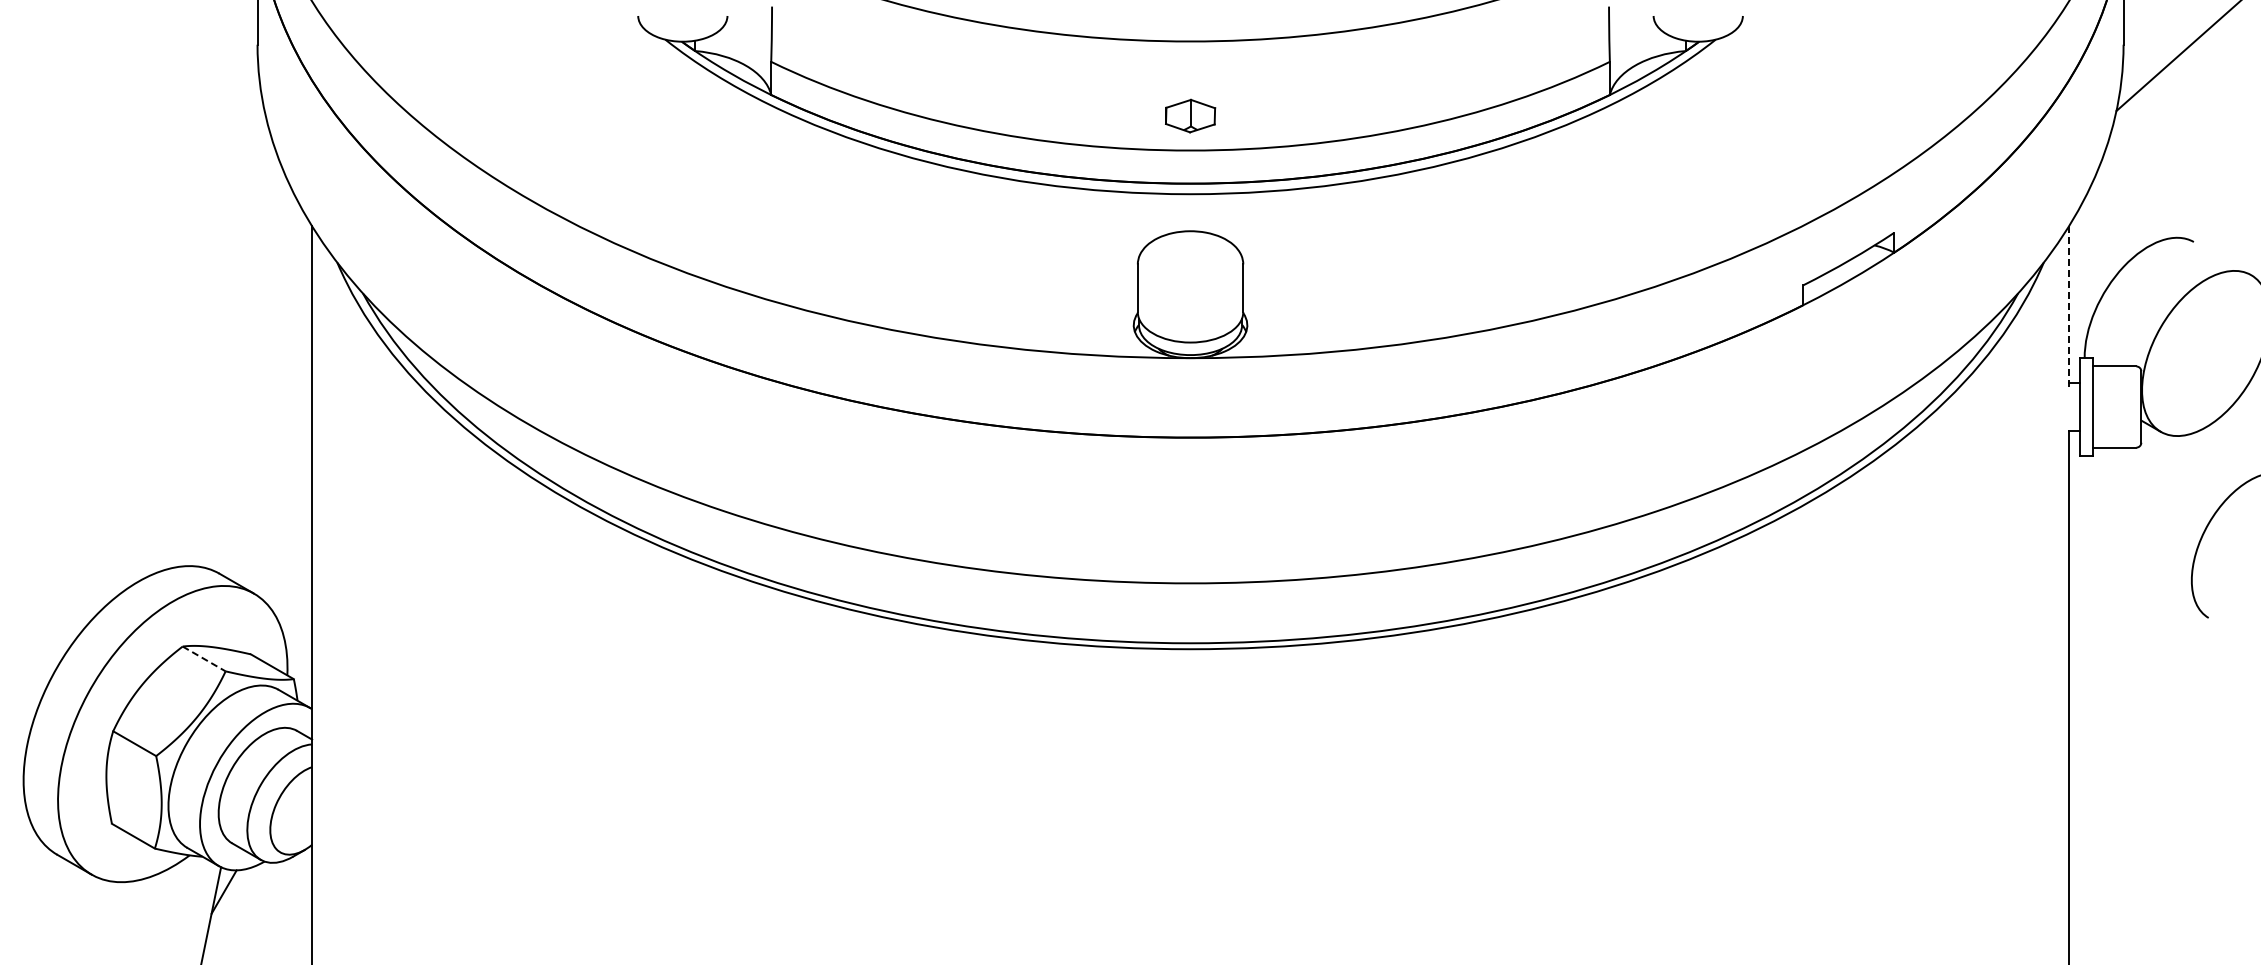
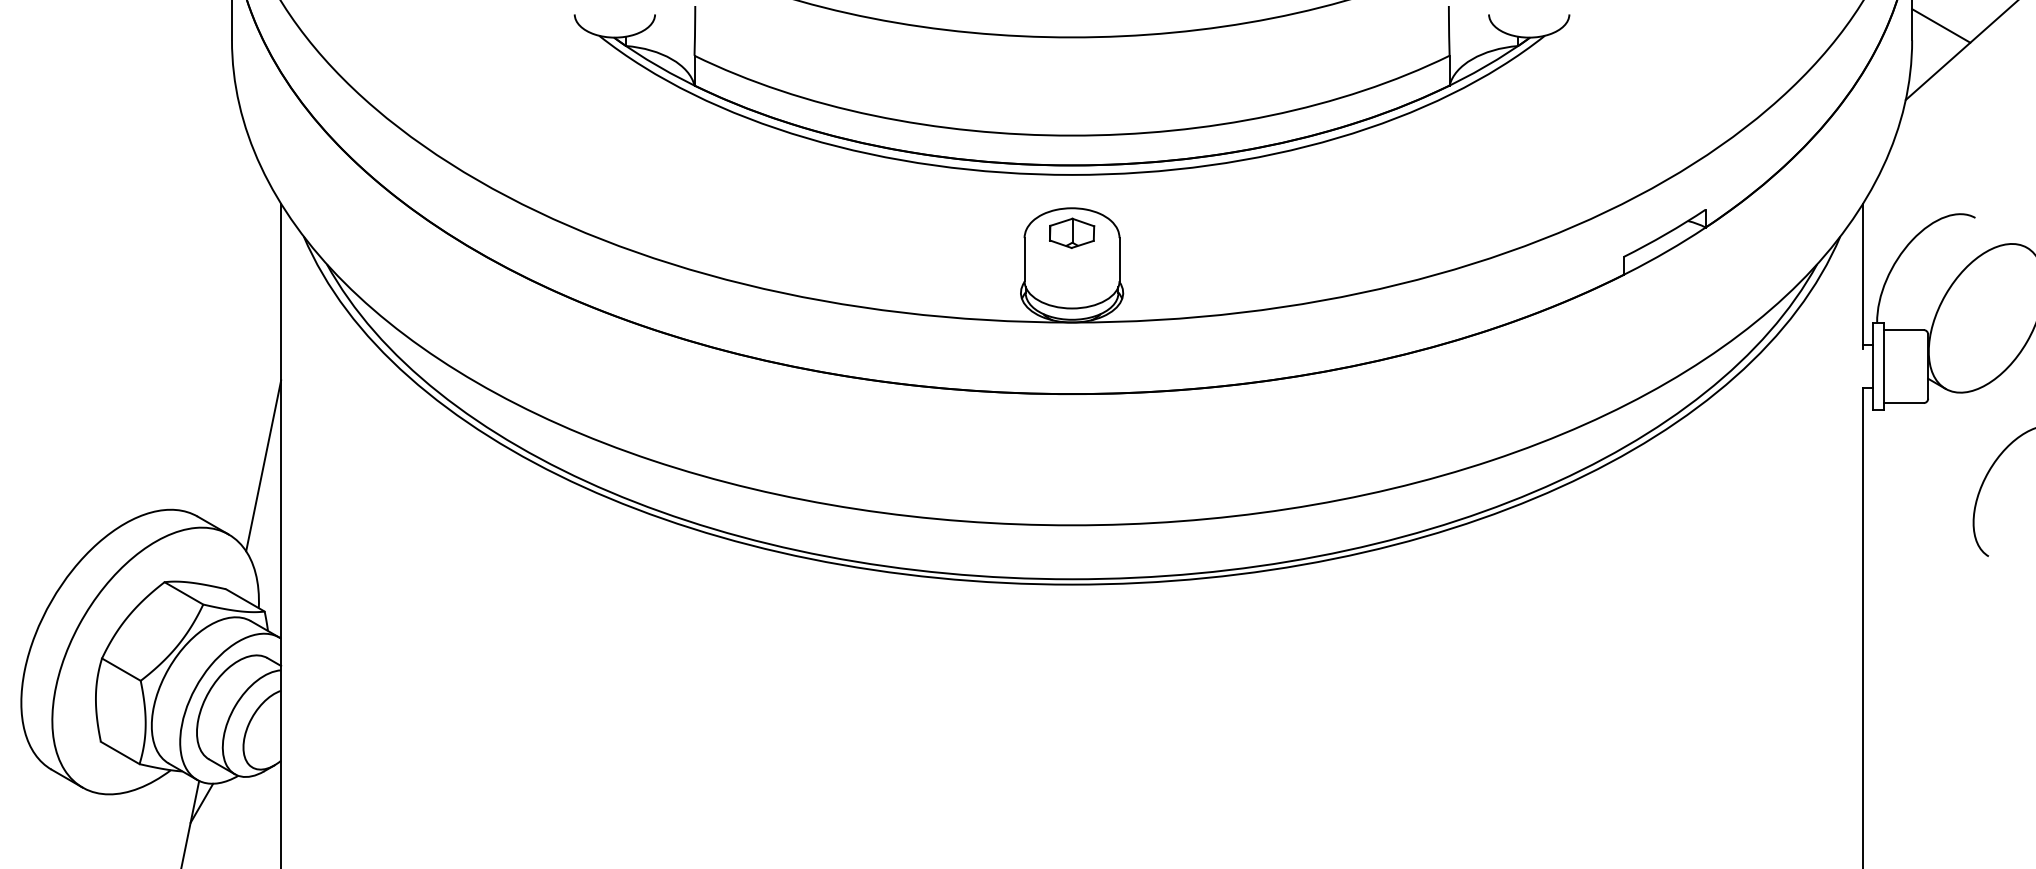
line: (2155, 28) -> (1940, 25), added
part: (1190, 115) -> (1072, 232), moved
line: (2068, 307) -> (1862, 276), dashed -> solid
line: (292, 517) -> (263, 466), added
line: (204, 658) -> (184, 592), dashed -> solid

